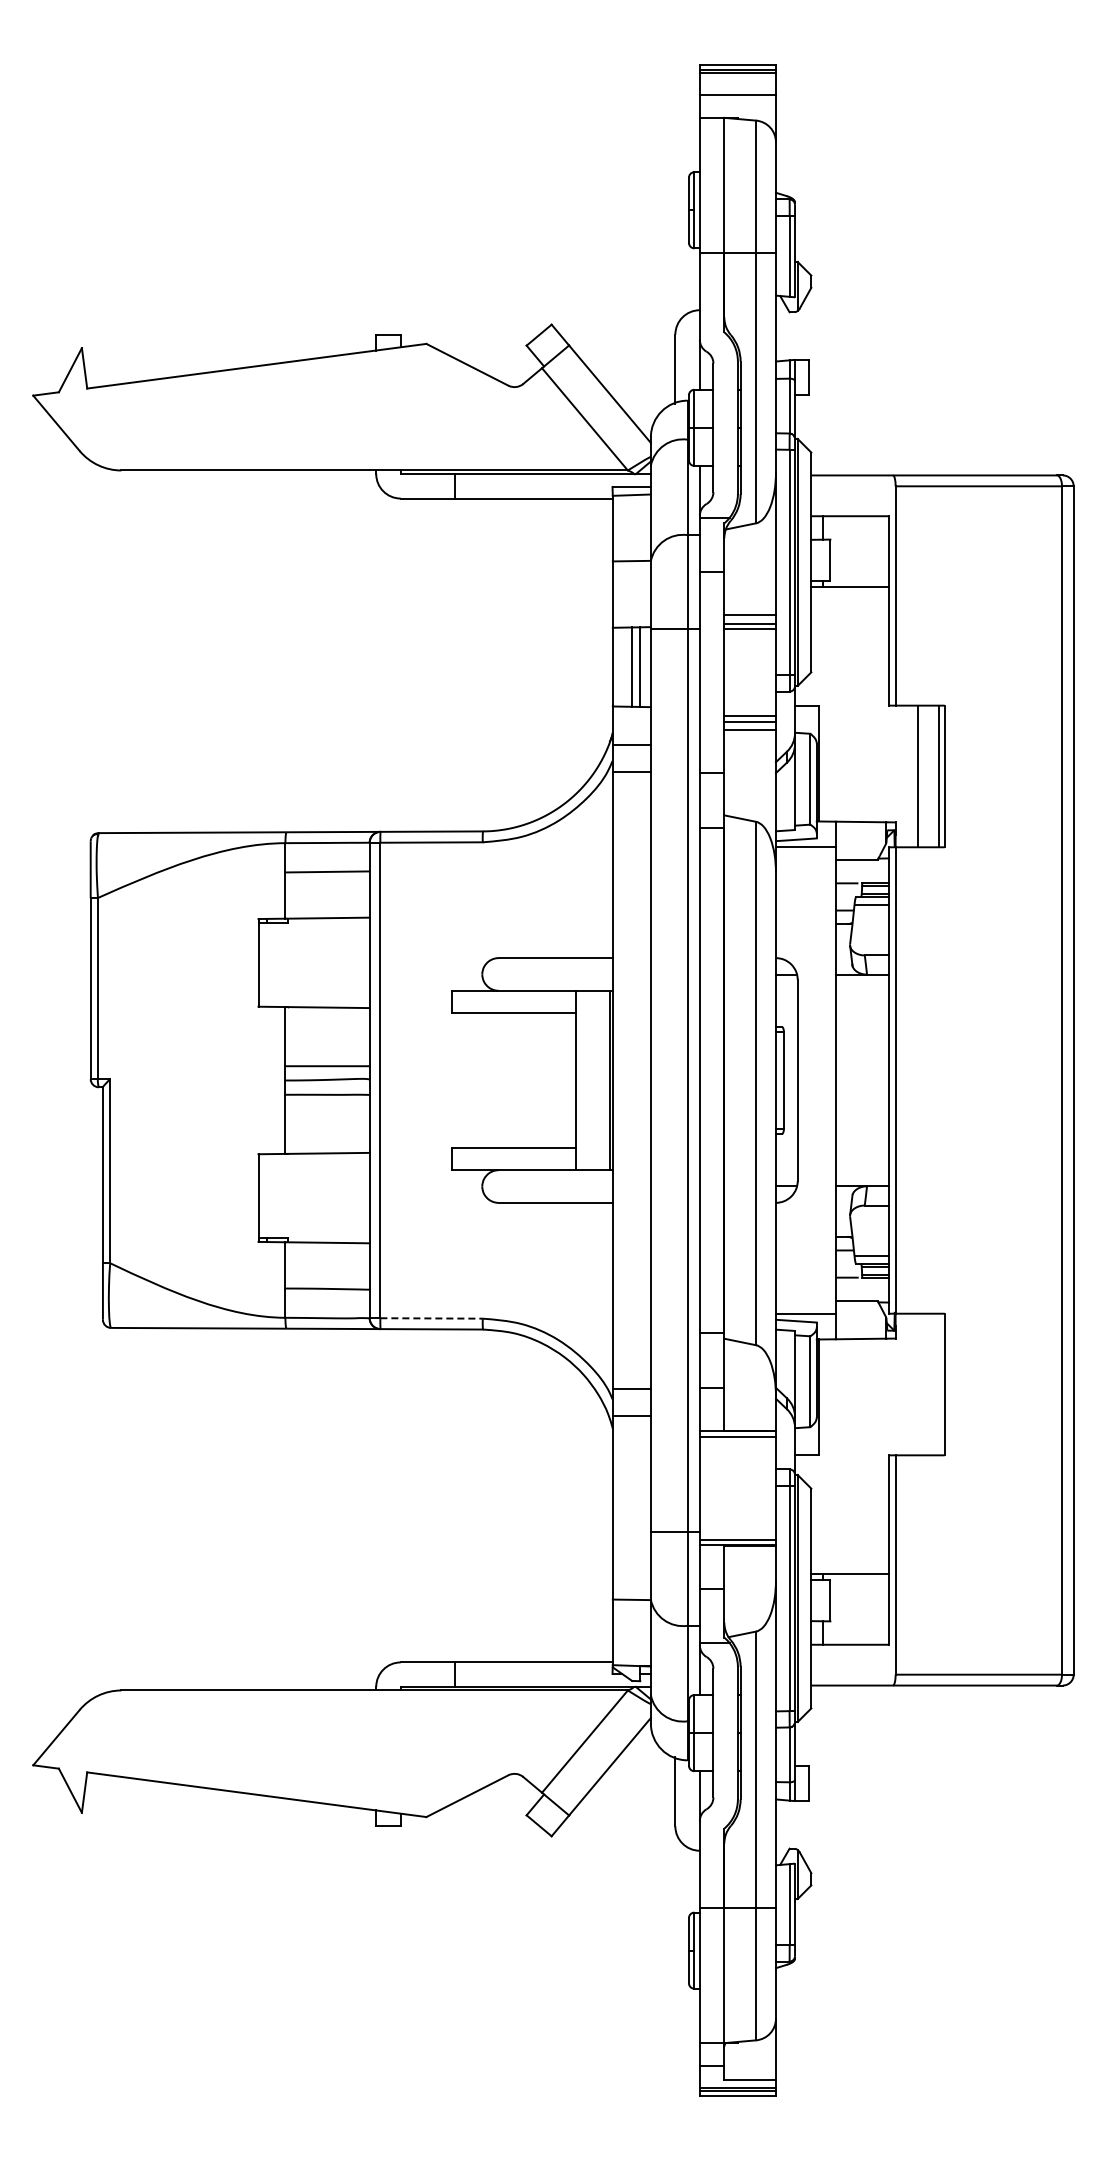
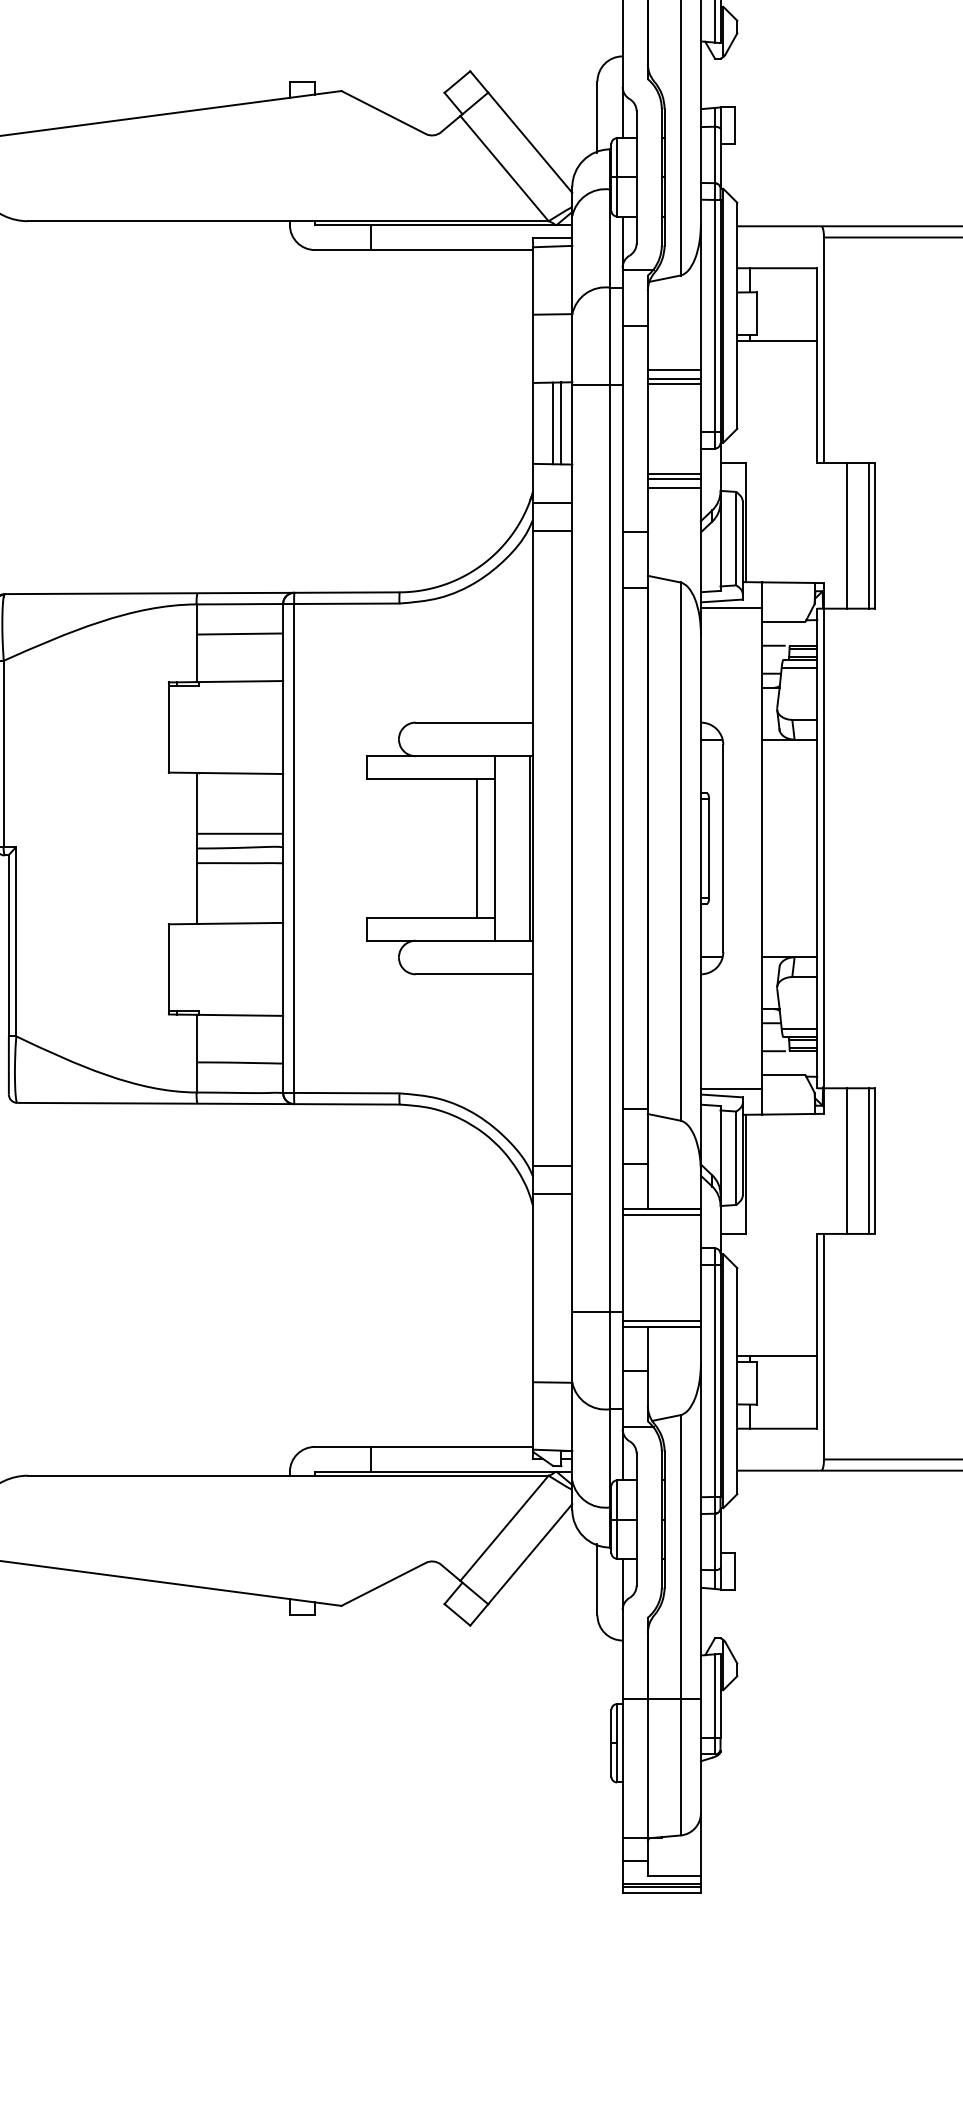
line: (558, 1080) -> (477, 848), added
line: (432, 1318) -> (347, 1093), dashed -> solid
line: (917, 1384) -> (846, 1161), added
line: (939, 1384) -> (869, 1161), added

